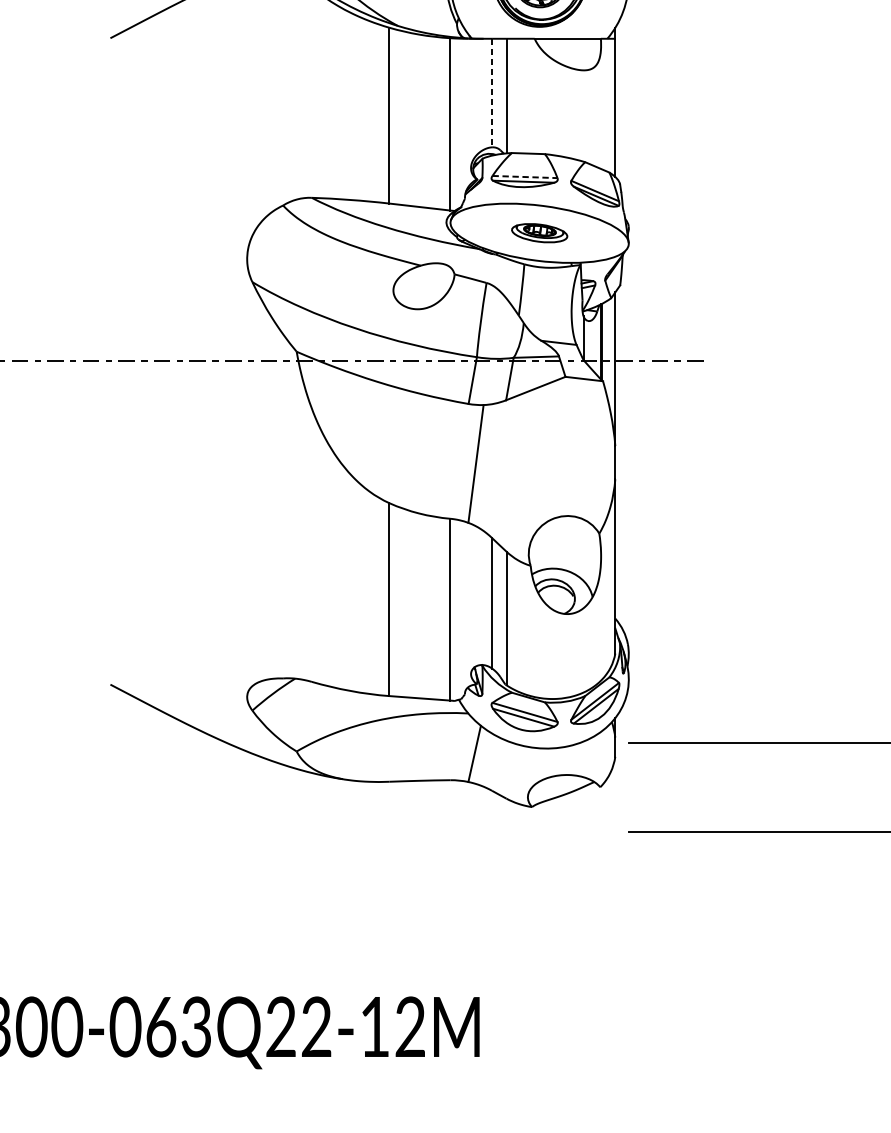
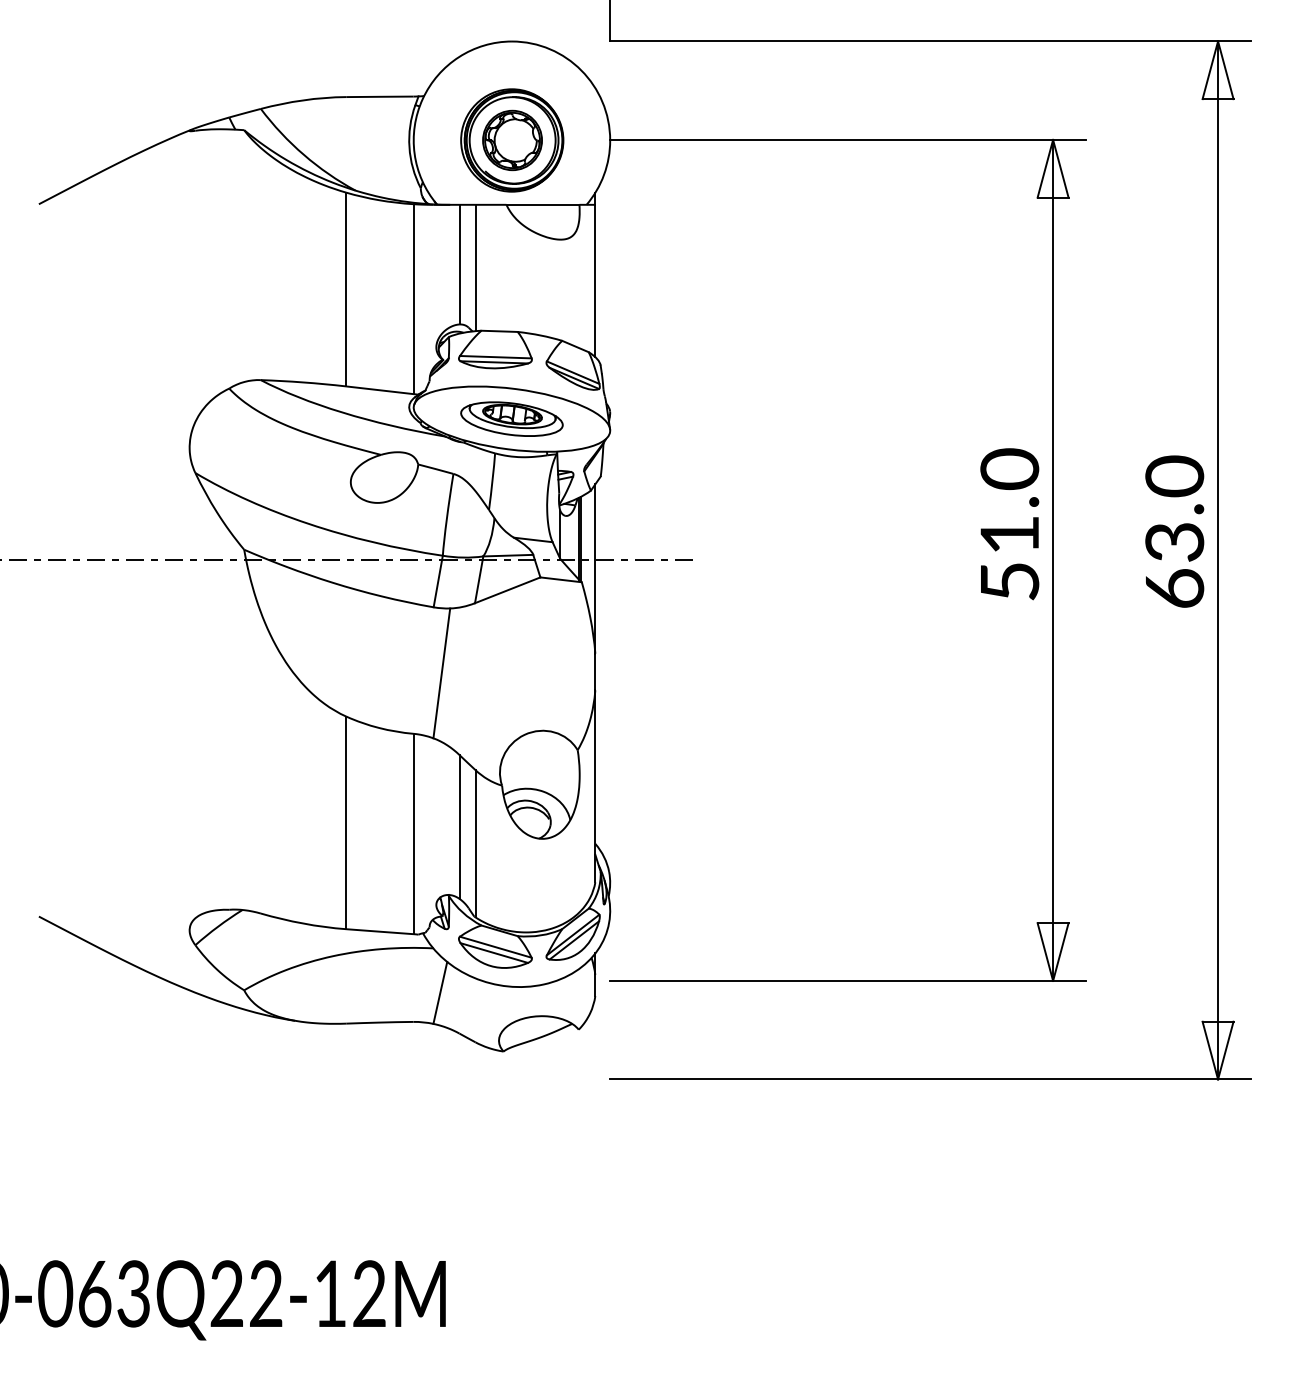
line: (492, 92) -> (459, 264), dashed -> solid
line: (524, 177) -> (495, 357), dashed -> solid
part: (539, 232) -> (511, 418), size x1.67

